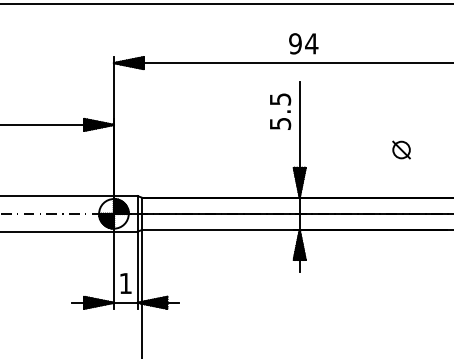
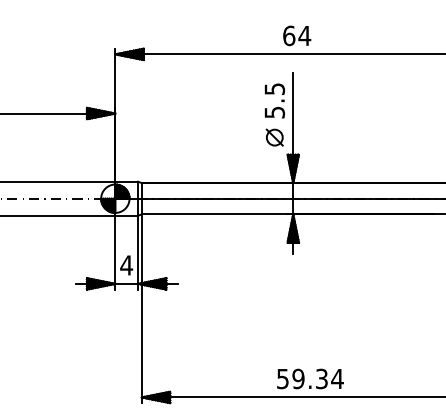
text: (295, 43) -> (289, 35), 94 -> 64
part: (401, 149) -> (274, 137), moved
text: (125, 283) -> (126, 265), 1 -> 4

